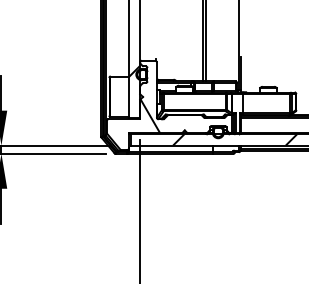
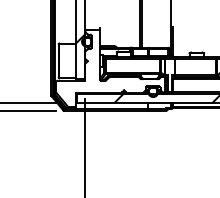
hatch: (150, 116) -> (94, 78), removed

